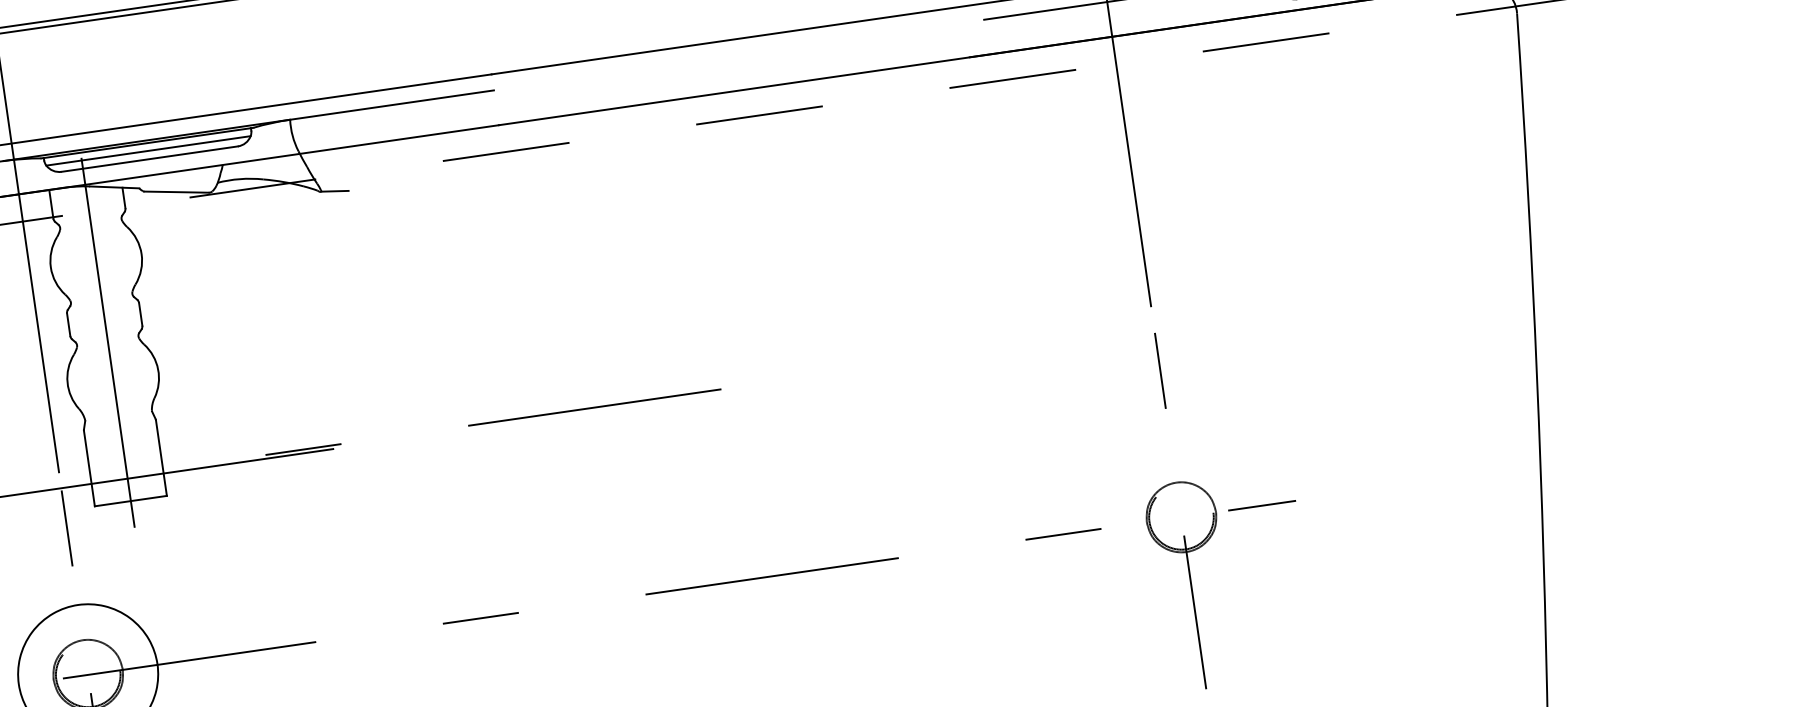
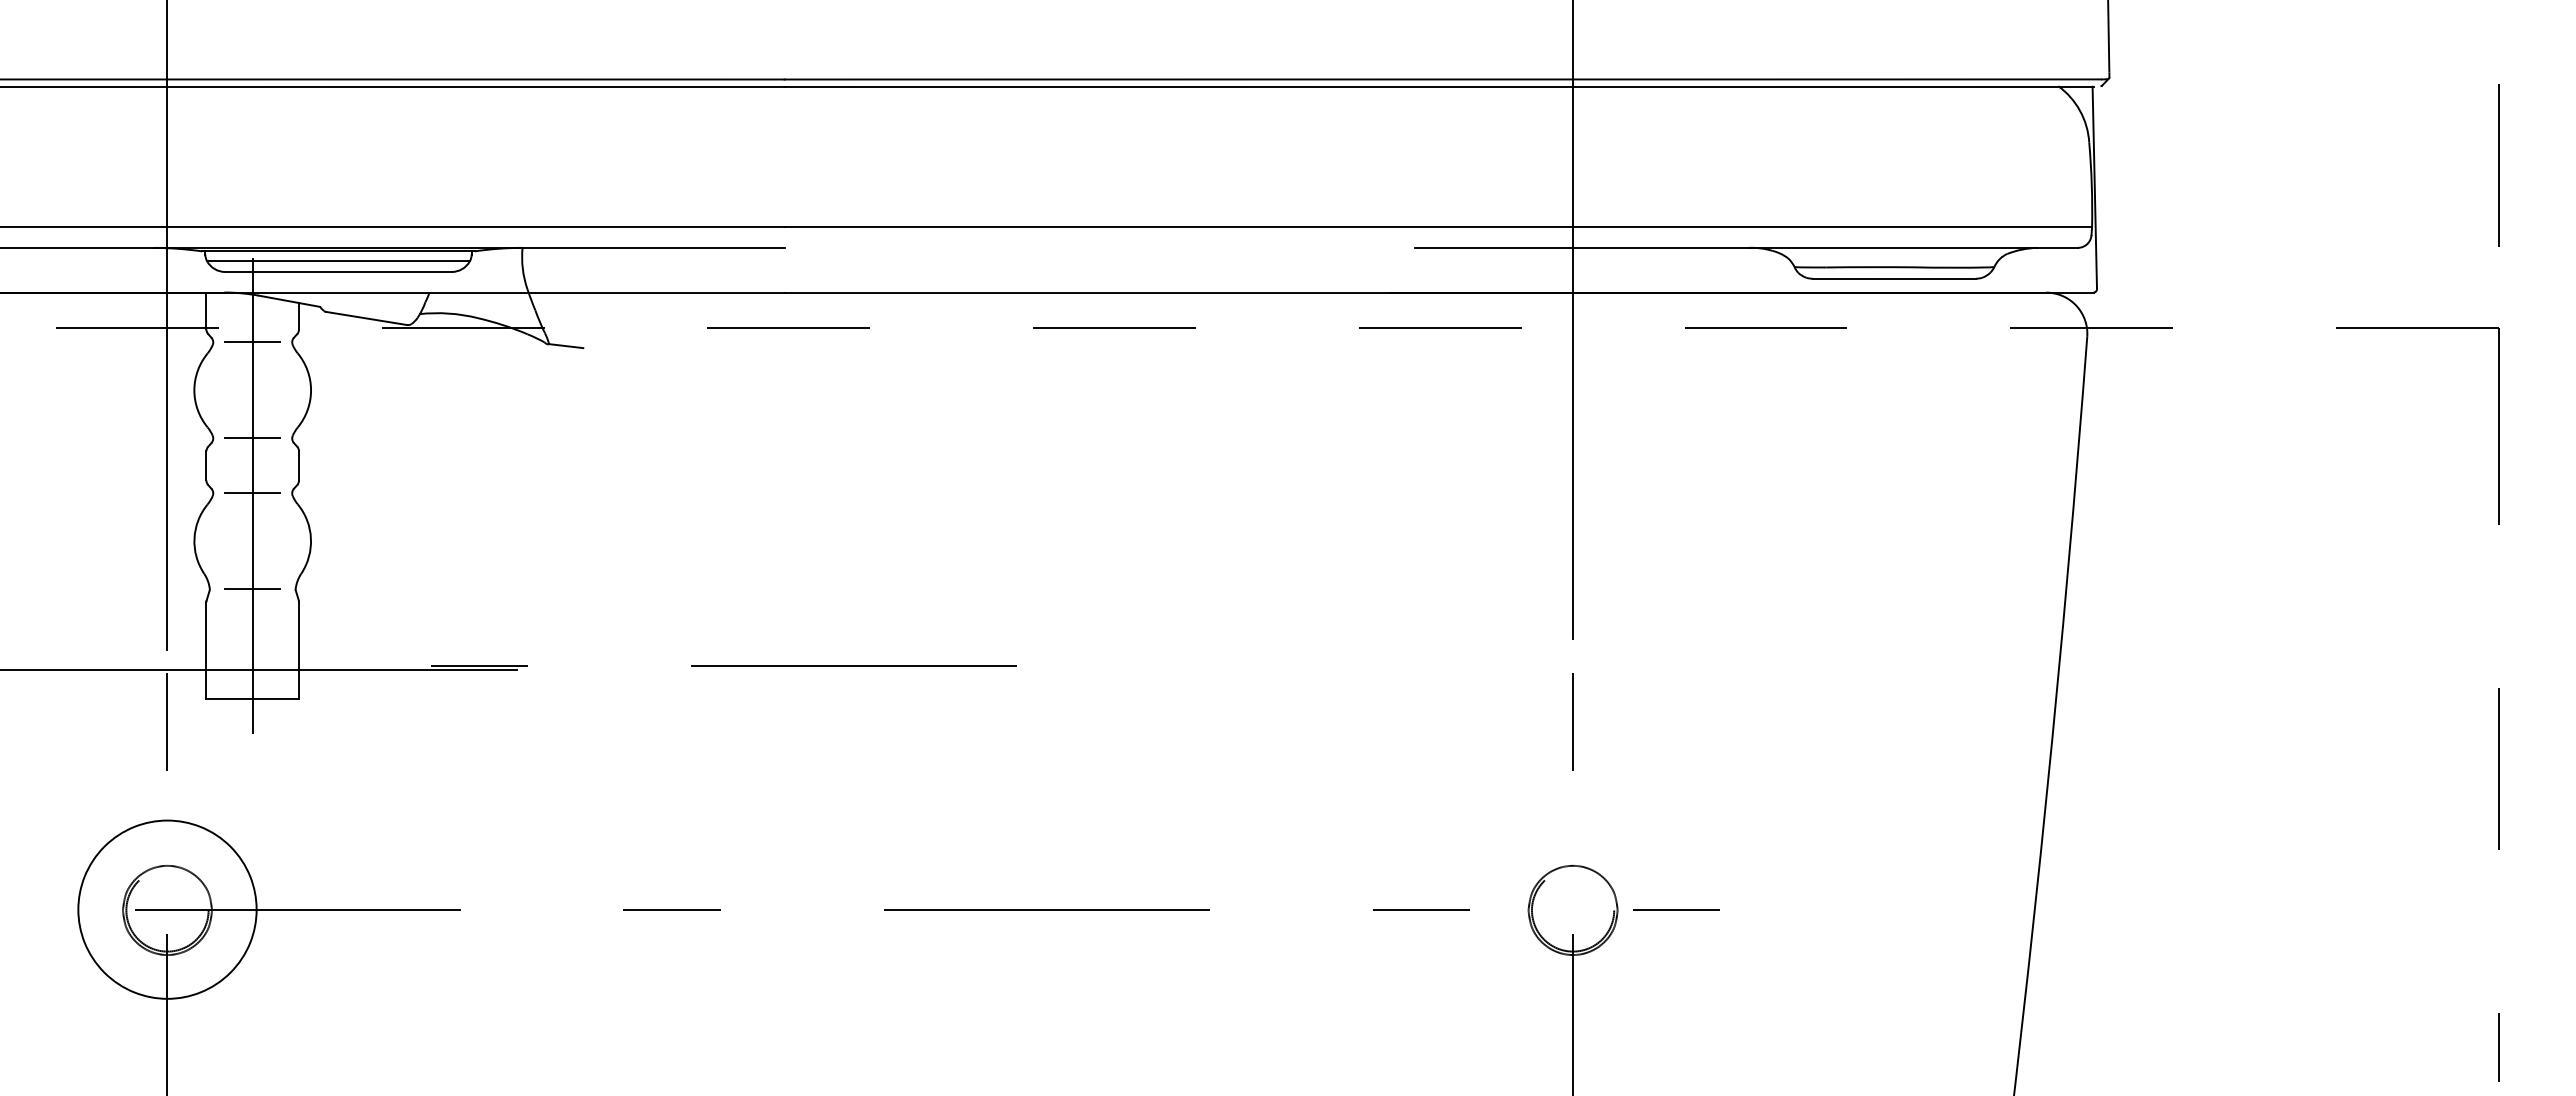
line: (90, 223) -> (252, 342), added
line: (101, 298) -> (252, 438), added
line: (107, 341) -> (252, 493), added
line: (118, 415) -> (252, 589), added

